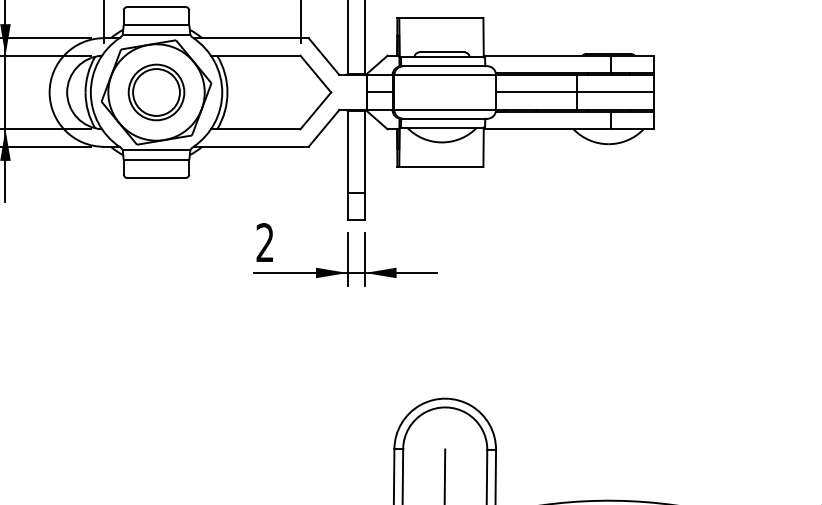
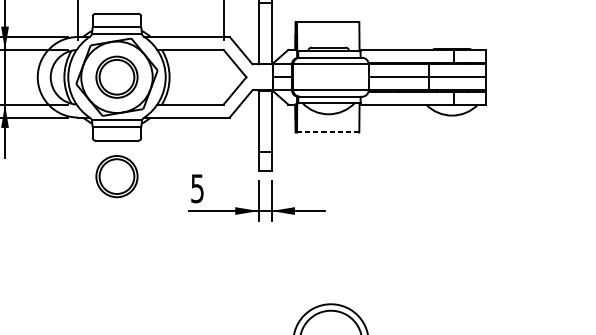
line: (441, 166) -> (328, 132), solid -> dashed
part: (156, 226) -> (116, 176), added
text: (264, 242) -> (197, 188), 2 -> 5

